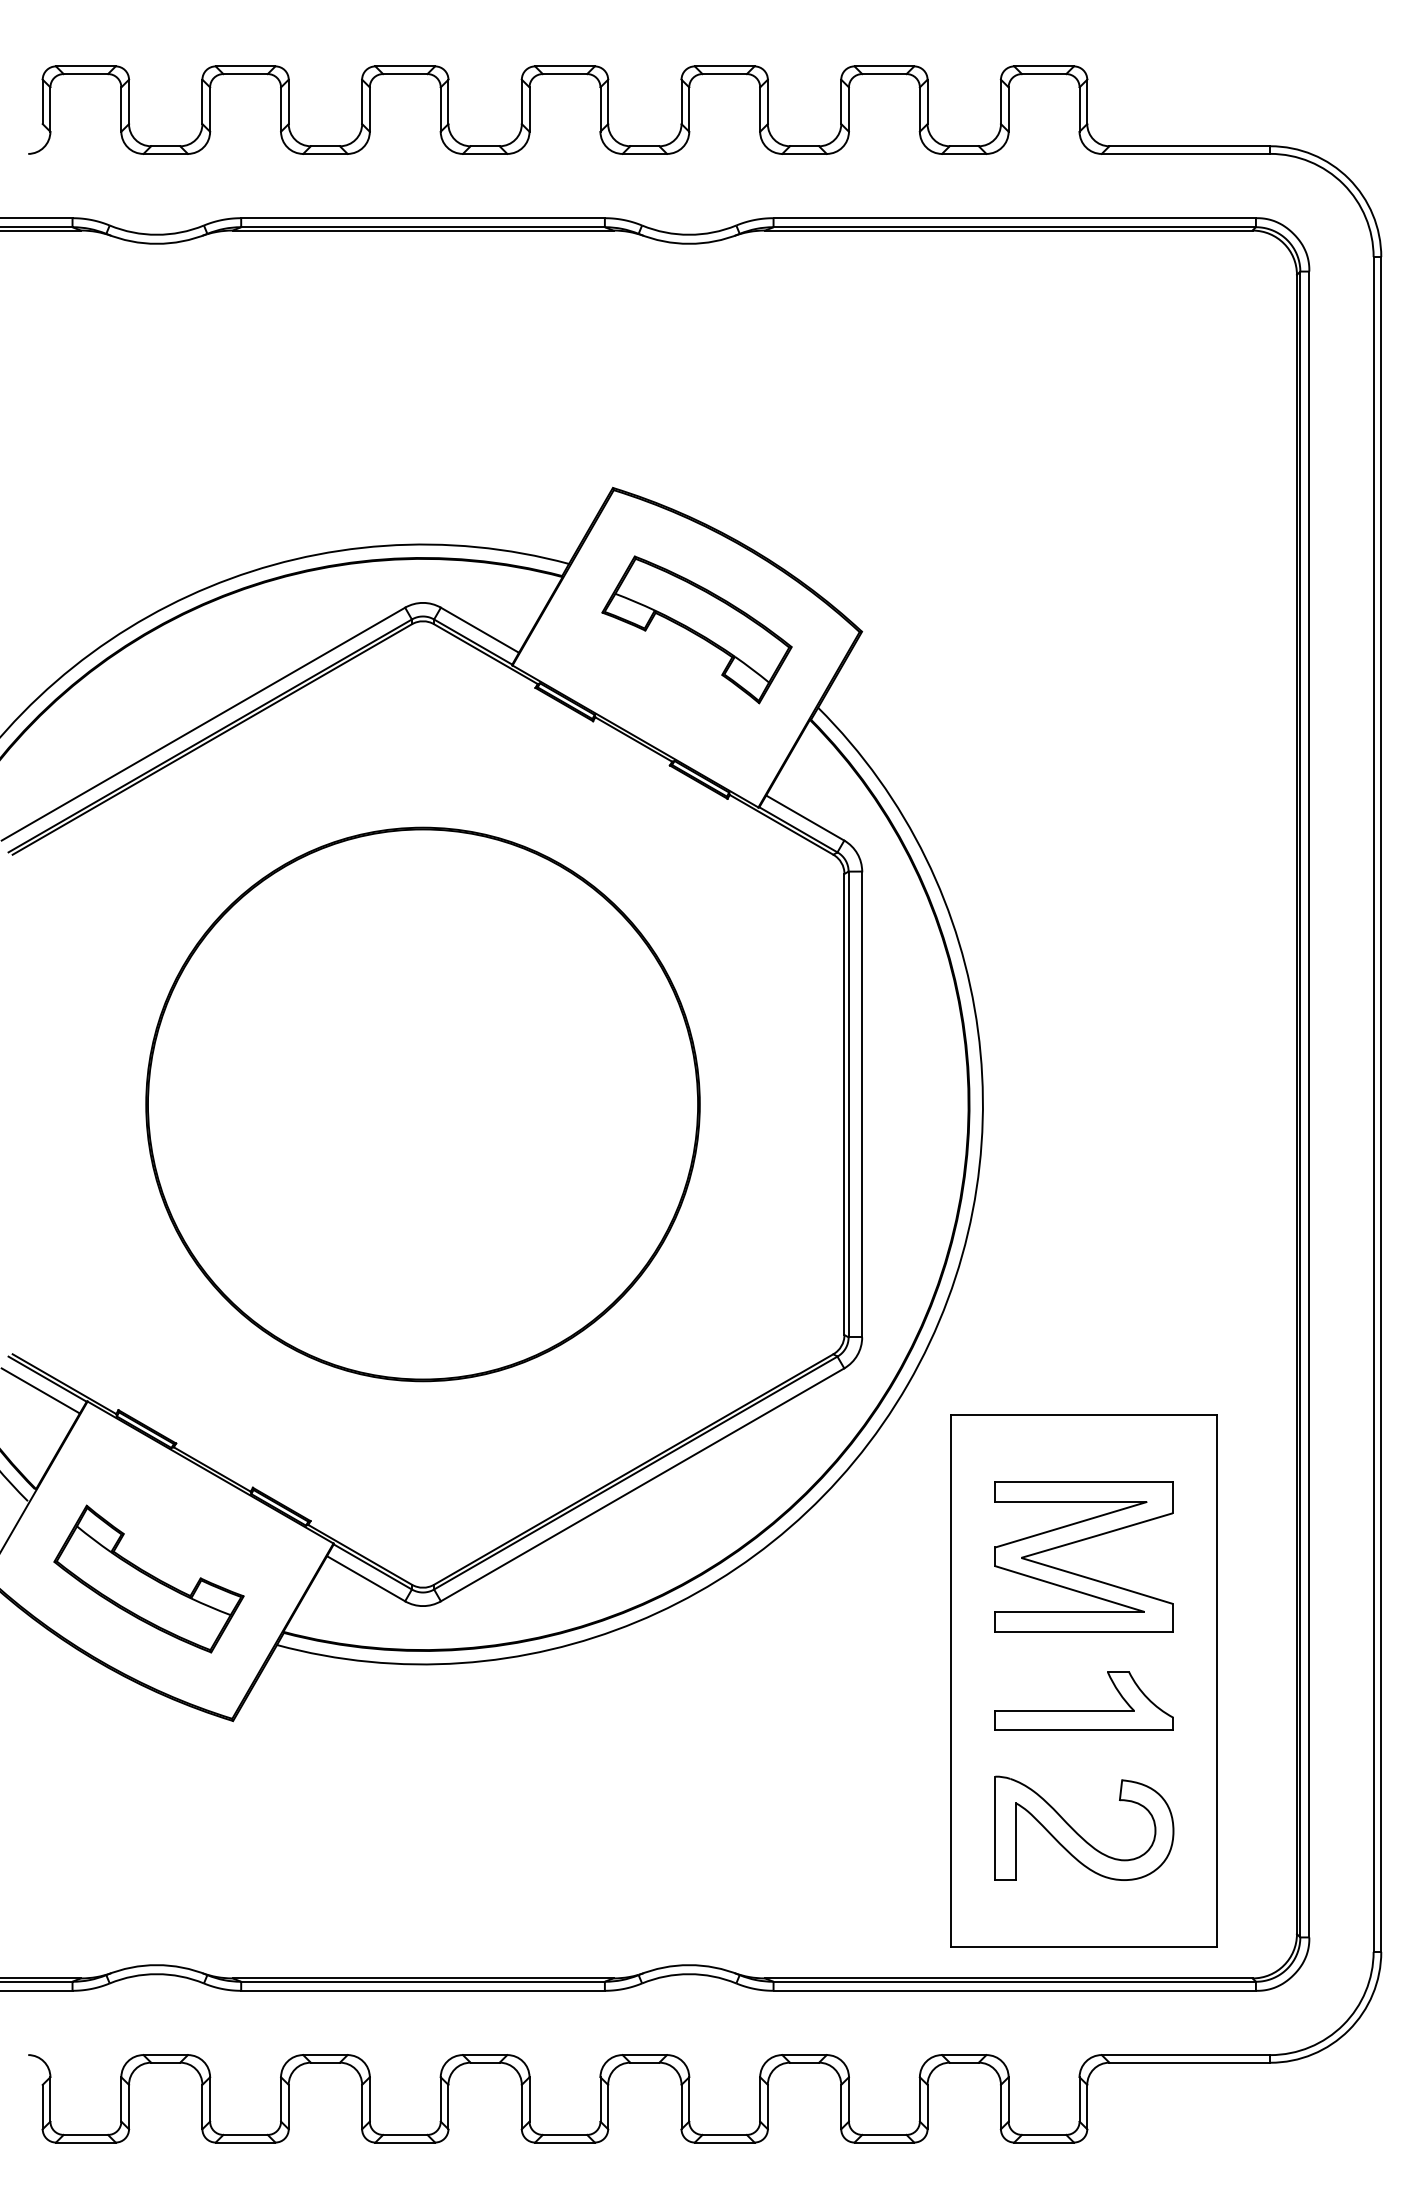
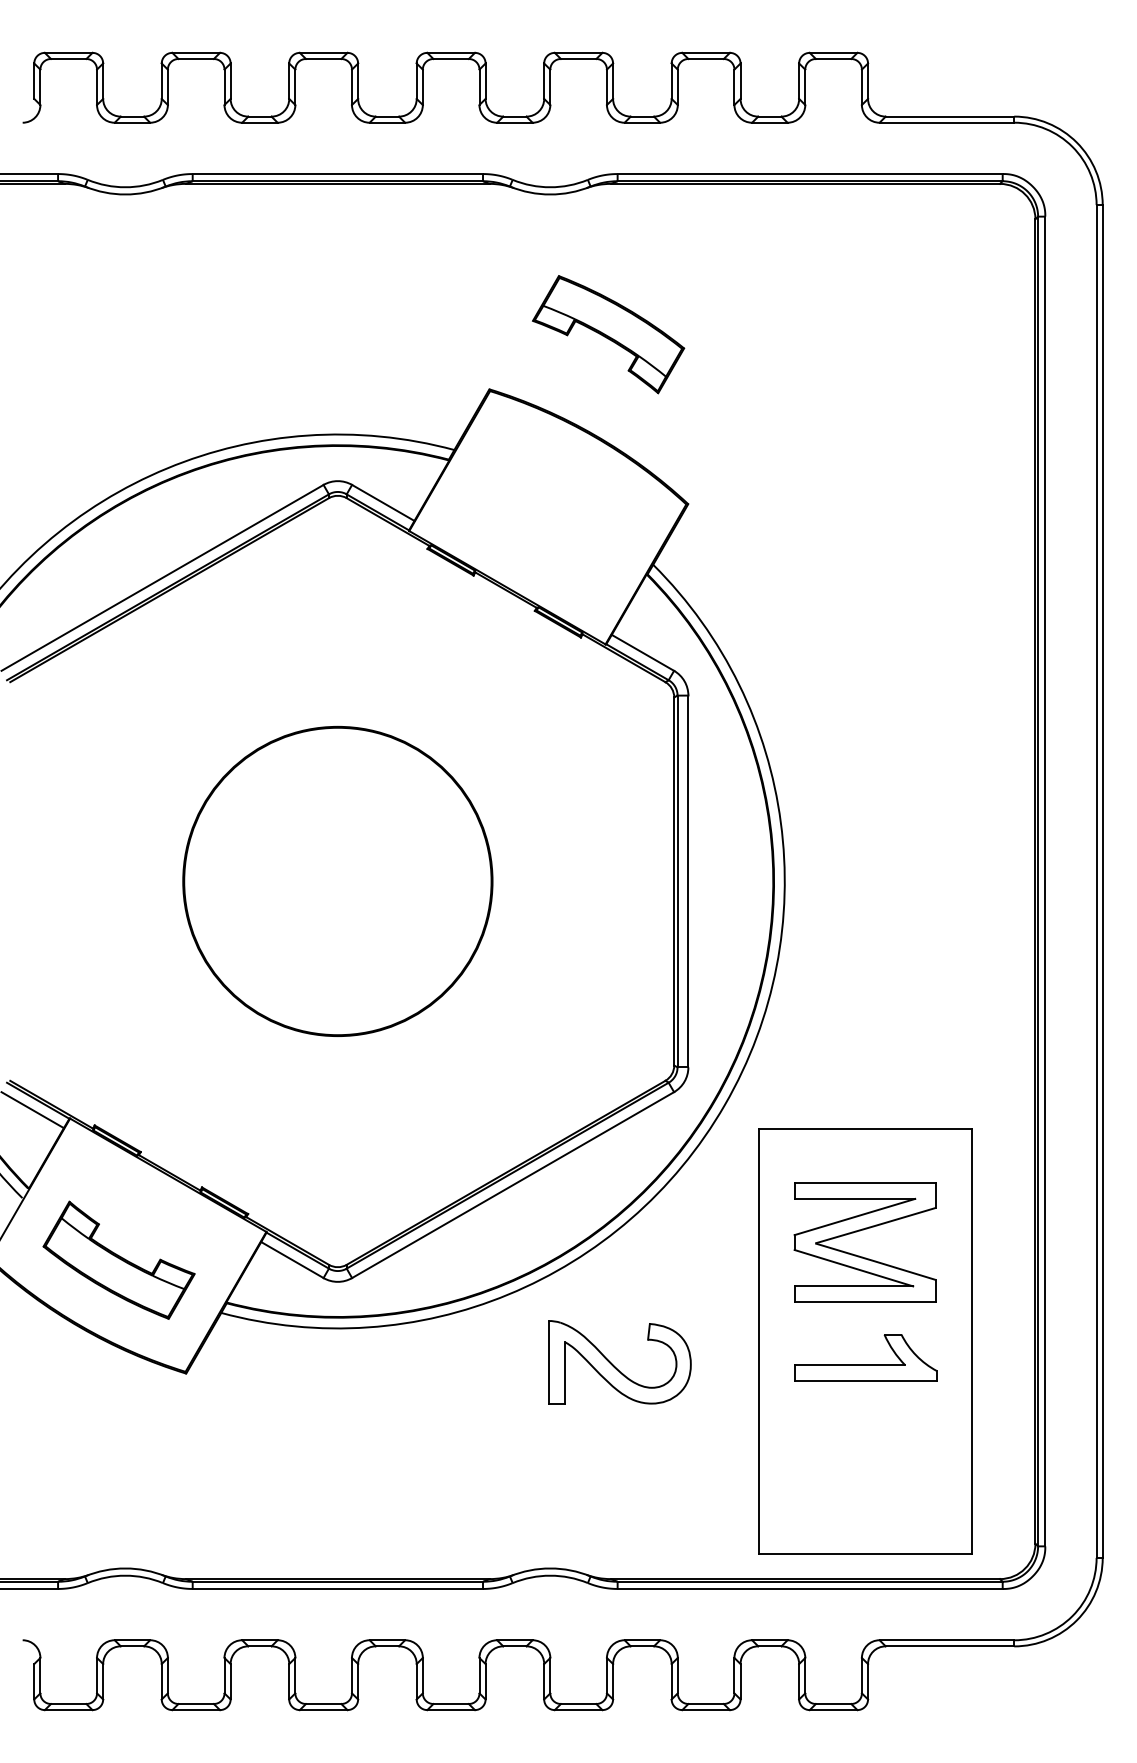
part: (696, 629) -> (608, 334), moved
part: (422, 1104) -> (337, 881), size x0.7
part: (1084, 1828) -> (619, 1362), moved

